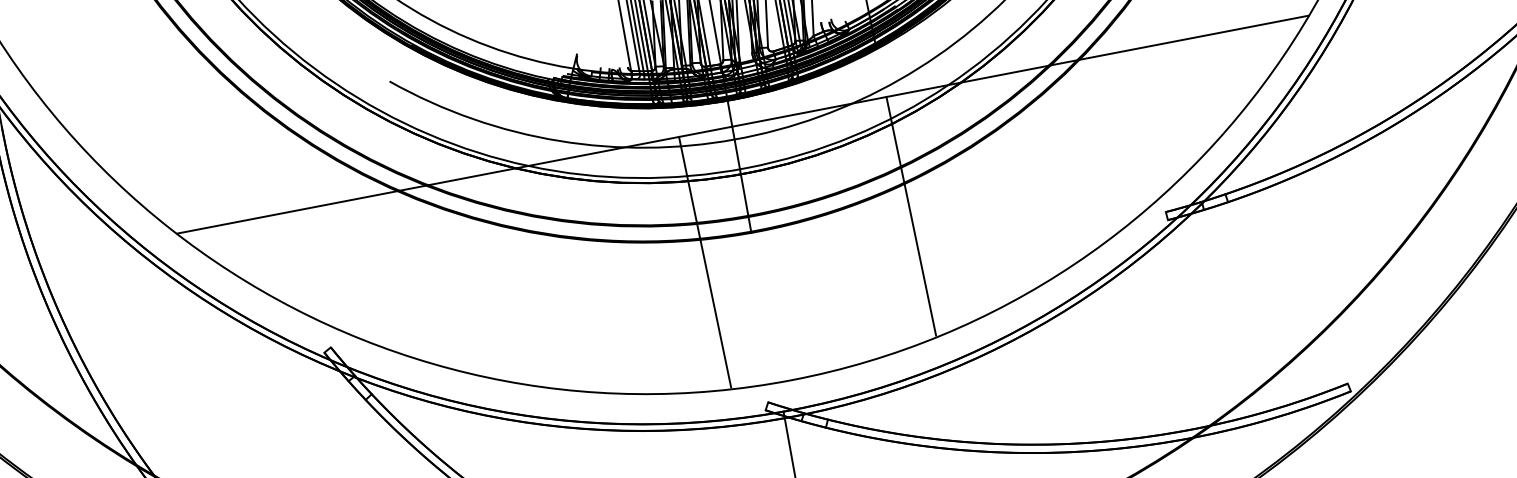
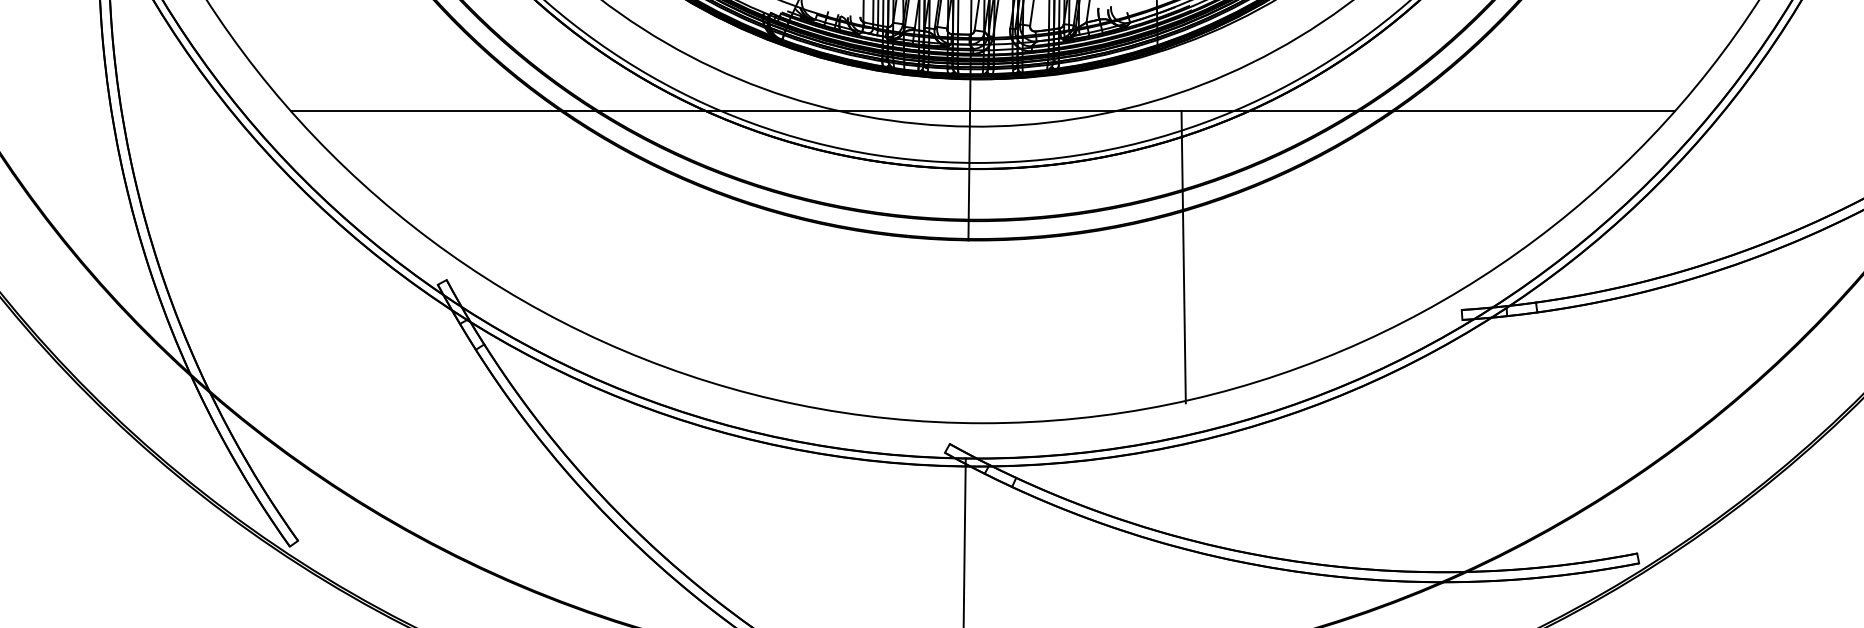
line: (911, 215) -> (1183, 256), moved
line: (704, 261) -> (906, 263), removed

